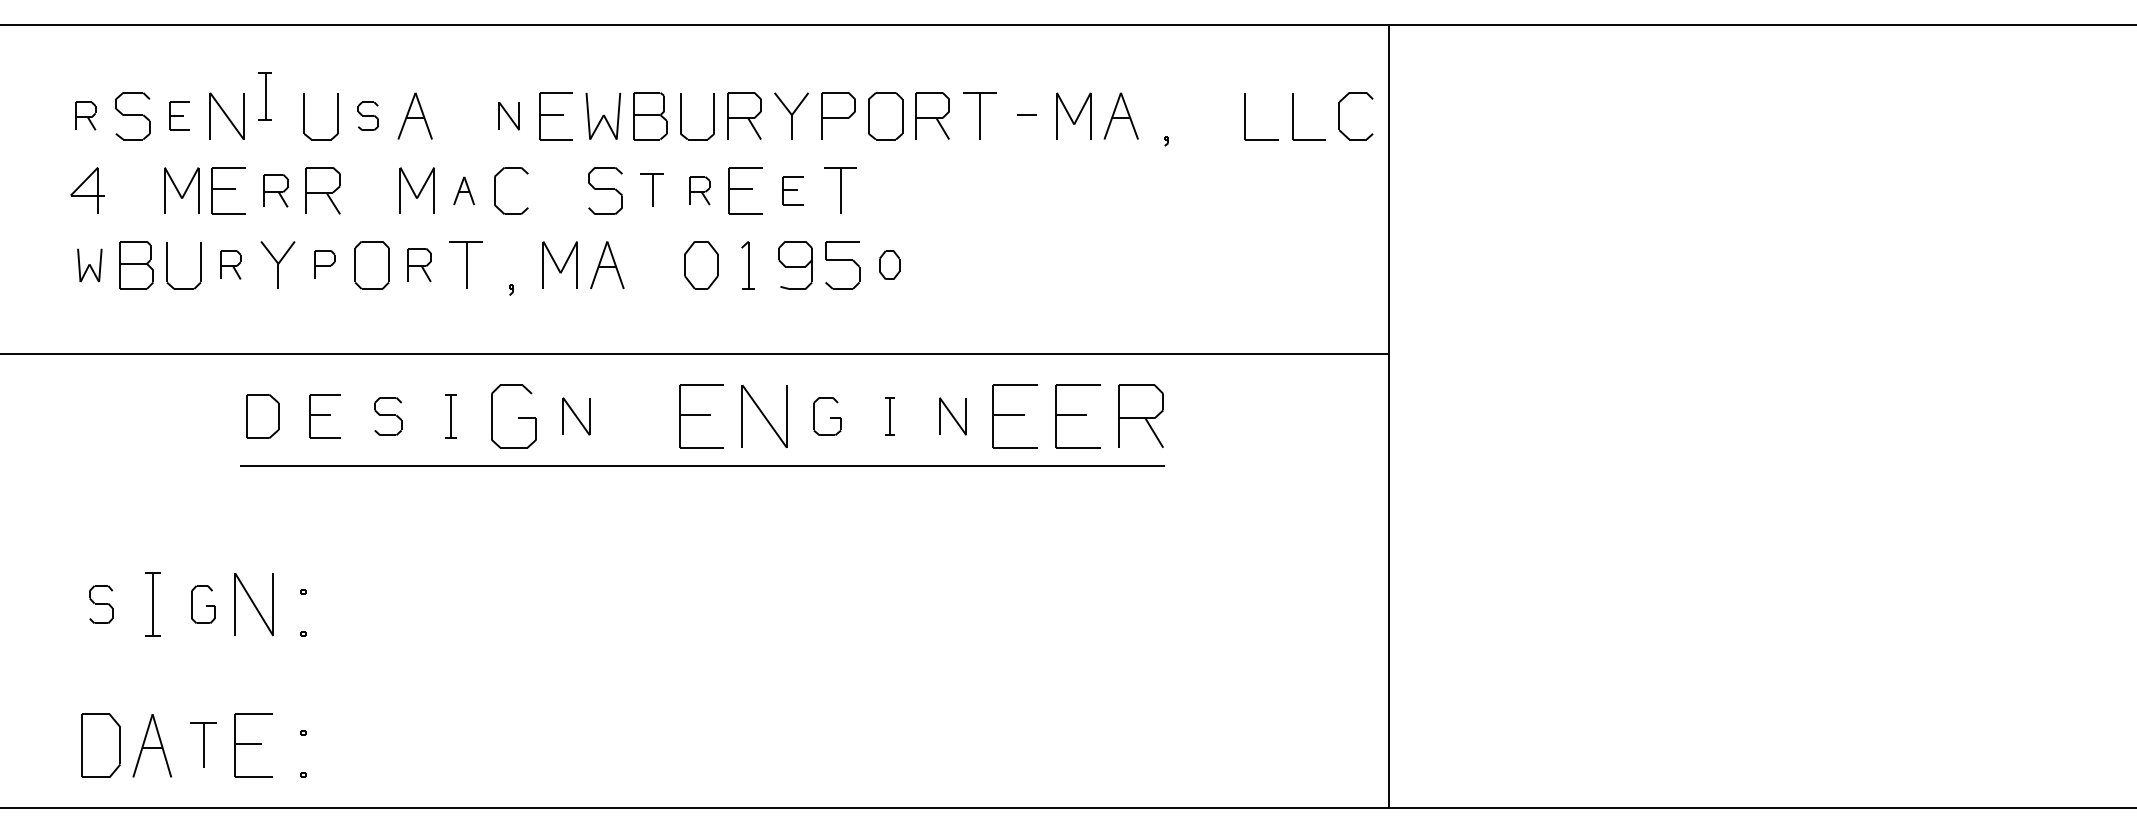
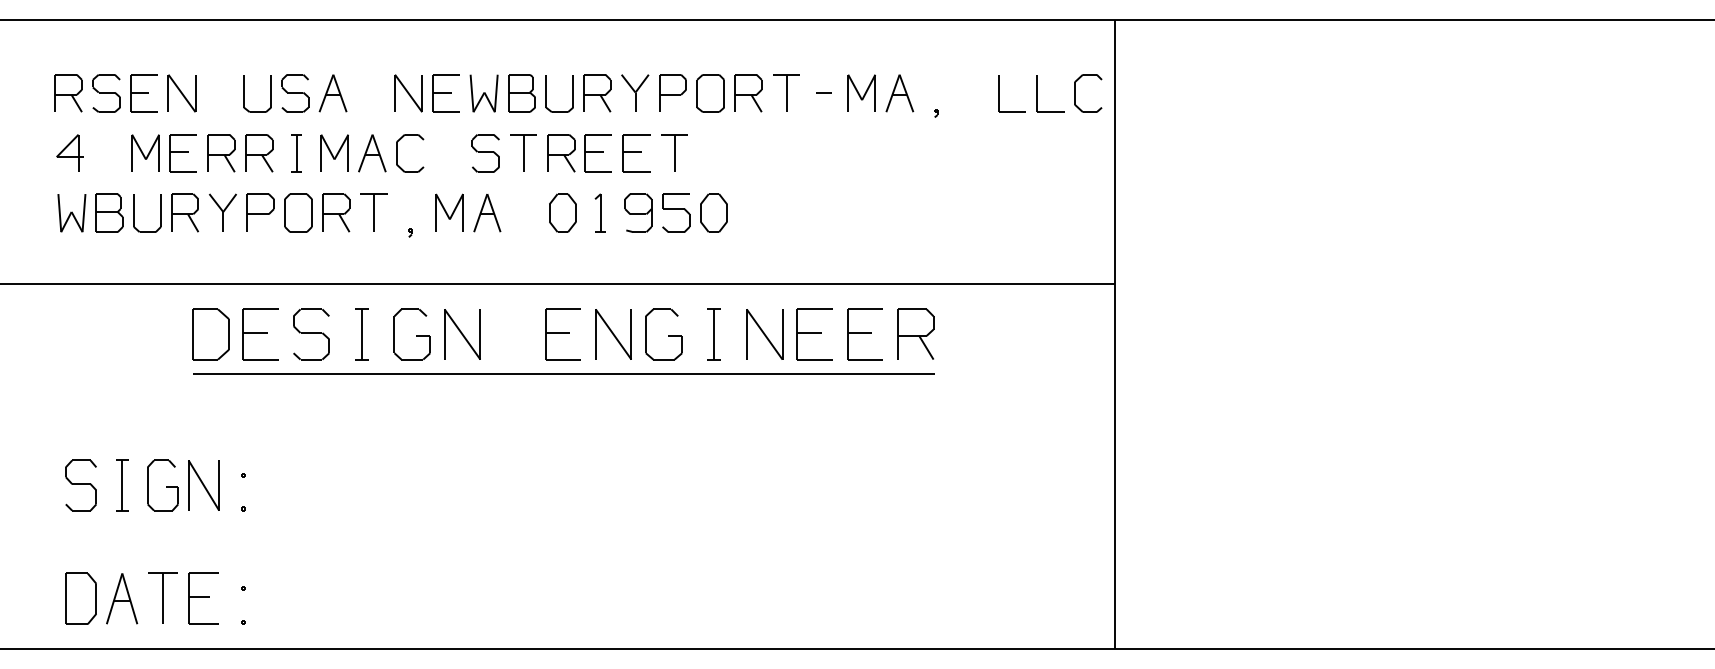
part: (264, 96) -> (296, 153), moved
part: (85, 116) -> (68, 93), size x1.67
part: (178, 116) -> (143, 93), size x1.67
part: (368, 116) -> (295, 93), size x1.67
part: (509, 116) -> (408, 93), size x1.67
part: (652, 189) -> (523, 152), size x1.43
part: (276, 191) -> (221, 153), size x1.43
part: (464, 191) -> (372, 153), size x1.67
part: (699, 191) -> (561, 153), size x1.67
part: (793, 191) -> (636, 153), size x1.67
part: (230, 264) -> (184, 212), size x1.67
part: (324, 264) -> (260, 212), size x1.67
part: (419, 264) -> (336, 212), size x1.43
part: (889, 264) -> (713, 212), size x1.67
part: (89, 265) -> (71, 213), size x1.43
part: (262, 416) -> (210, 334), size x1.43
part: (324, 416) -> (260, 334), size x1.43
part: (388, 416) -> (311, 334), size x1.67
part: (450, 416) -> (361, 334), size x1.43
part: (576, 416) -> (462, 334), size x1.67
part: (826, 416) -> (663, 334), size x1.67
part: (889, 416) -> (713, 334), size x1.67
part: (952, 416) -> (764, 334), size x1.67
part: (100, 604) -> (80, 485), size x1.67
part: (202, 604) -> (162, 485), size x1.67
part: (202, 744) -> (162, 597), size x1.43

